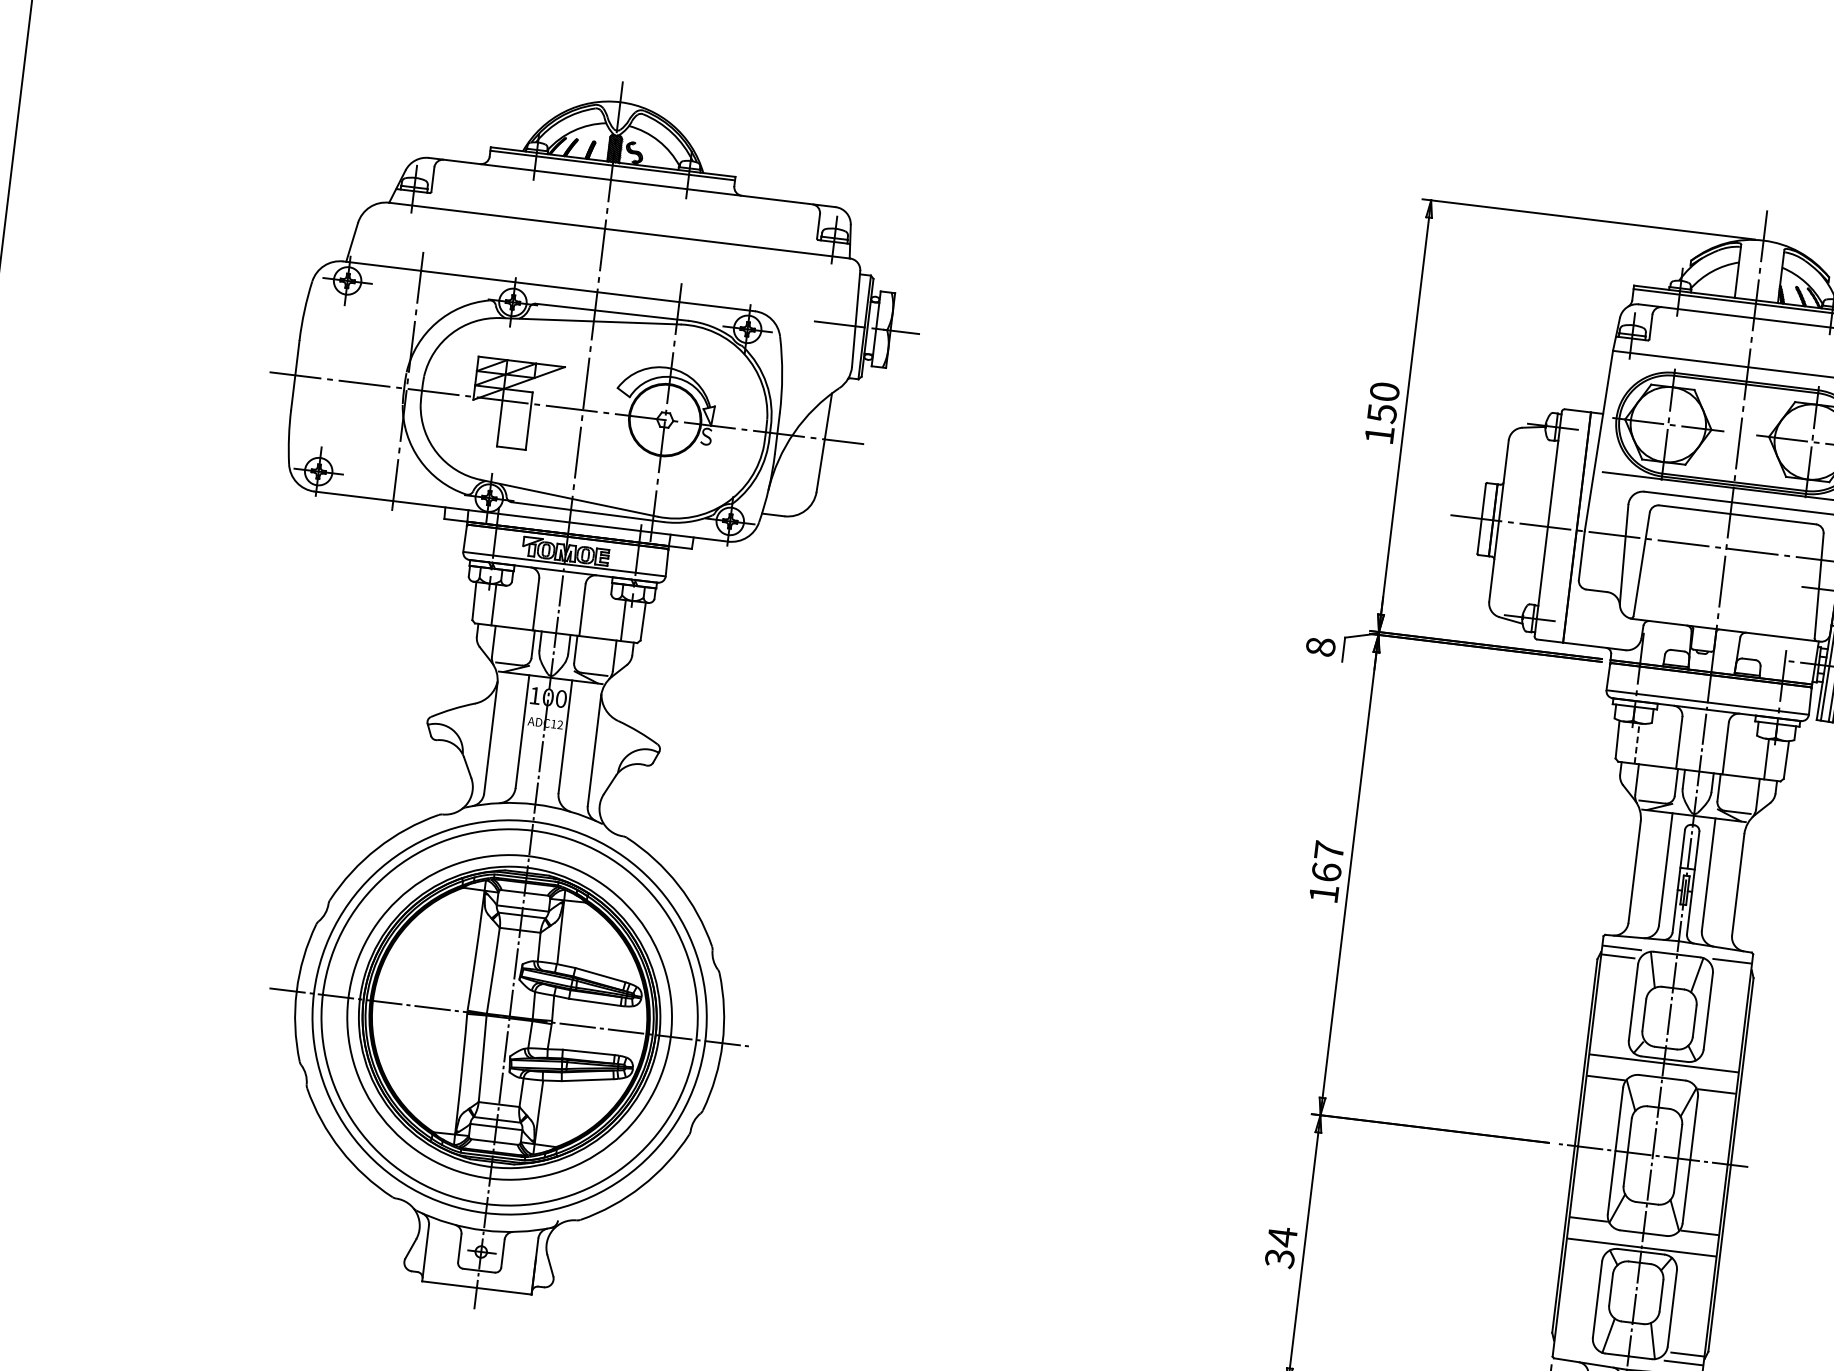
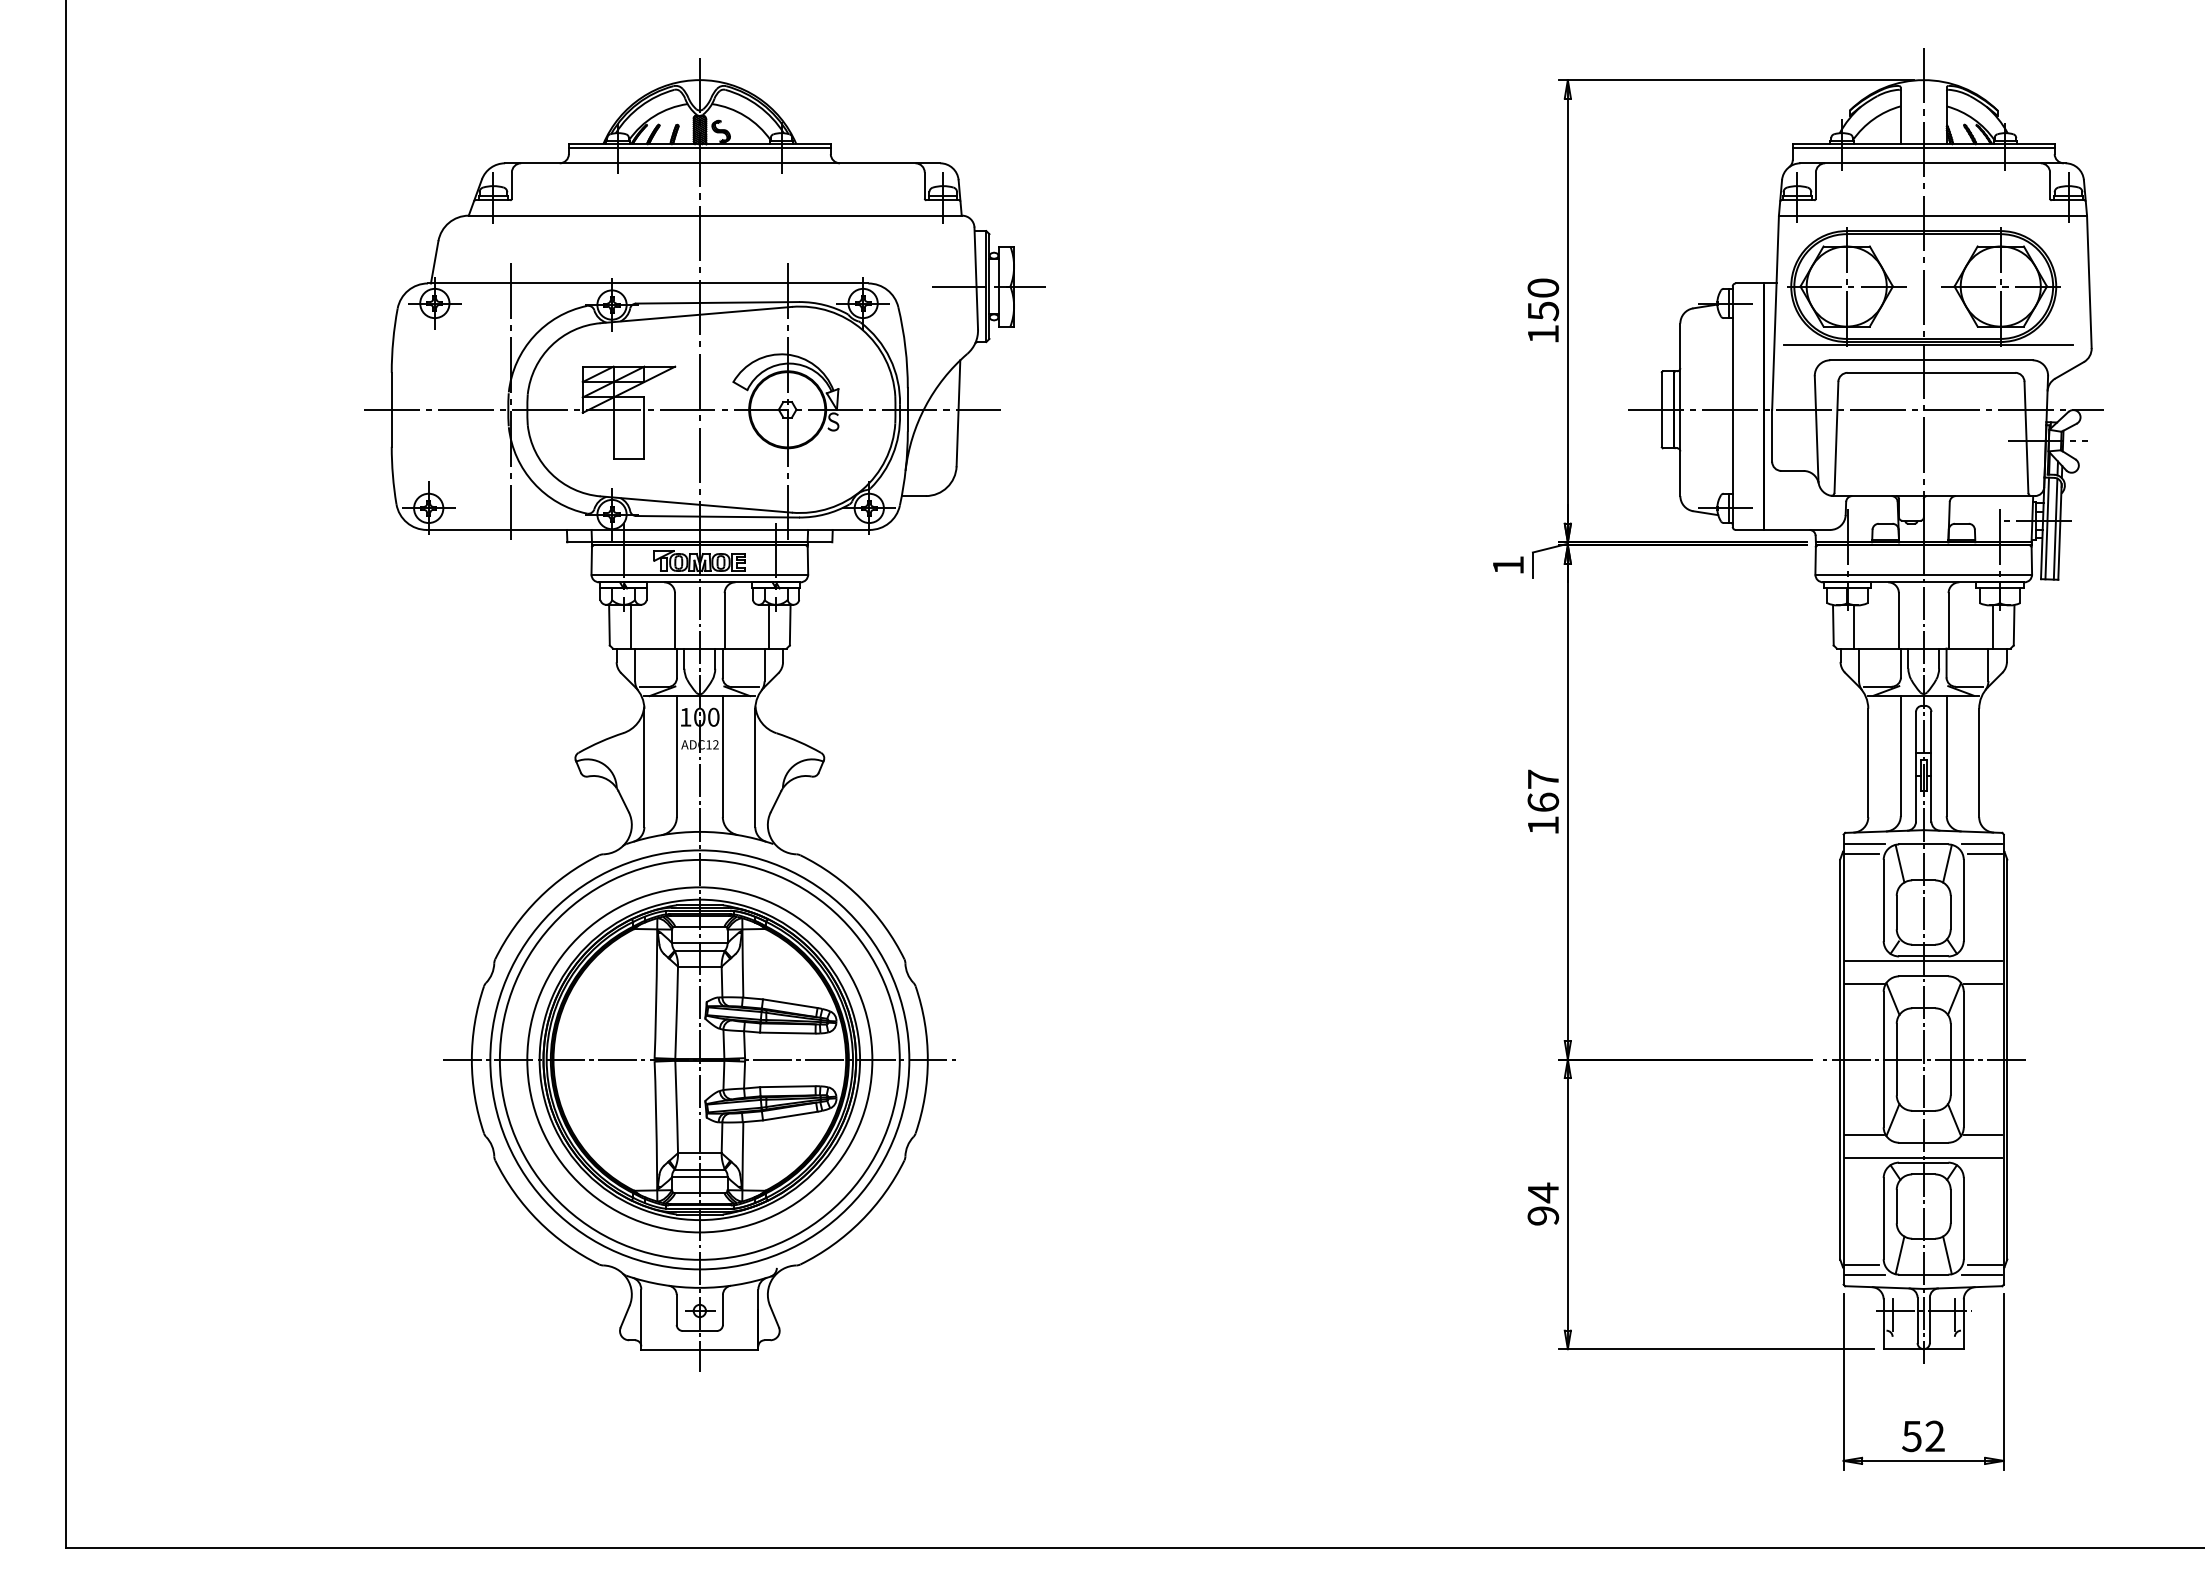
text: (1320, 646) -> (1508, 564), 8 -> 1
line: (1637, 744) -> (1854, 627), dashed -> solid
line: (1733, 969) -> (1985, 853), added
text: (1280, 1258) -> (1543, 1215), 34 -> 94
line: (1572, 1340) -> (1862, 1265), added
line: (1574, 1349) -> (1865, 1274), added

